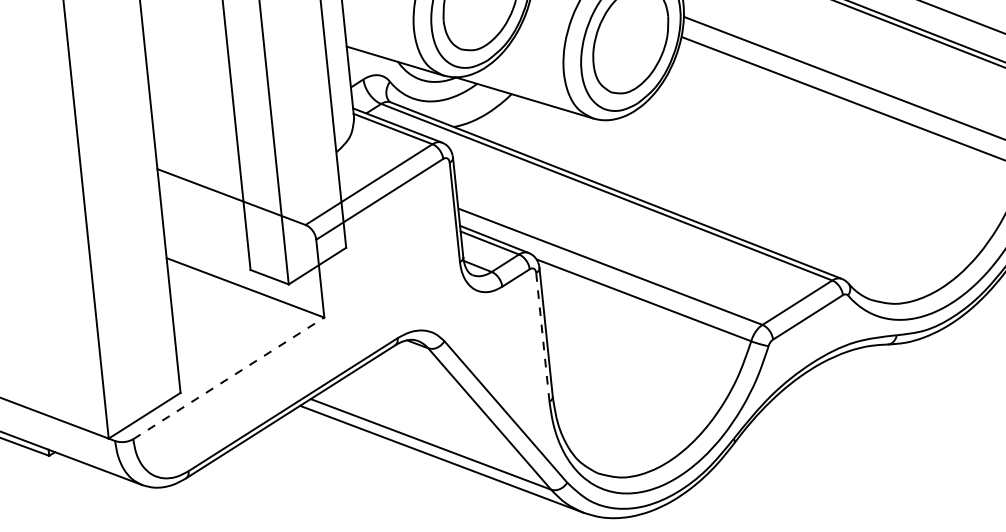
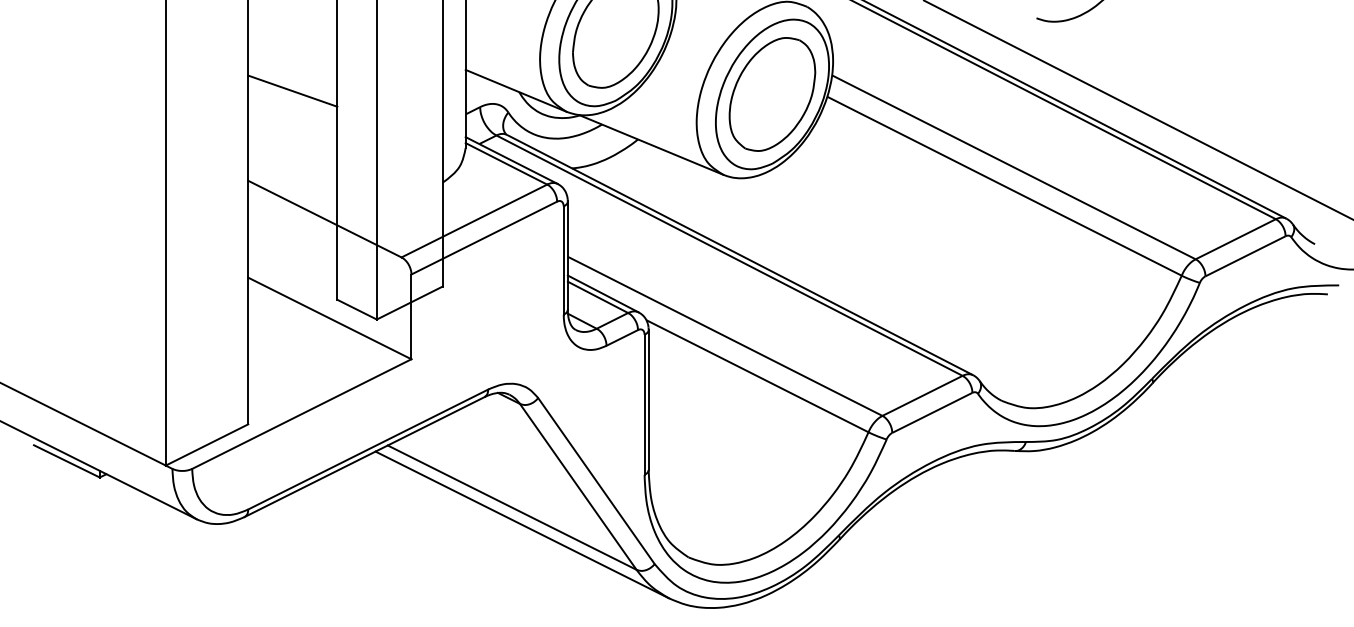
line: (189, 81) -> (292, 90), added
line: (542, 337) -> (644, 404), dashed -> solid
line: (228, 378) -> (301, 414), dashed -> solid

